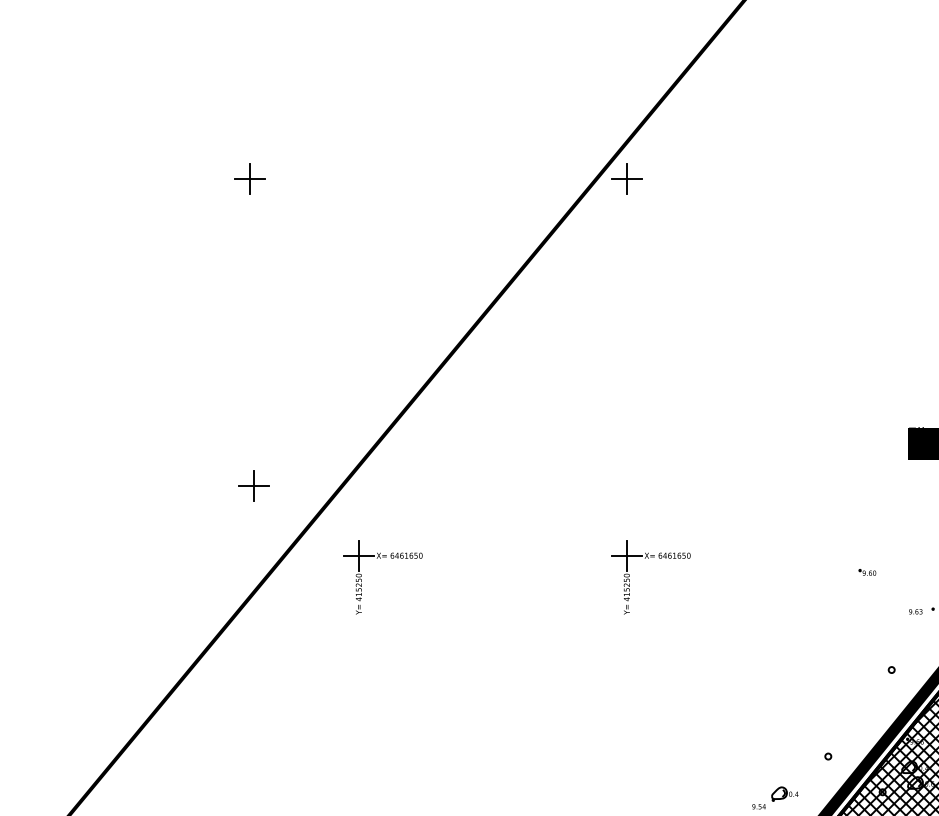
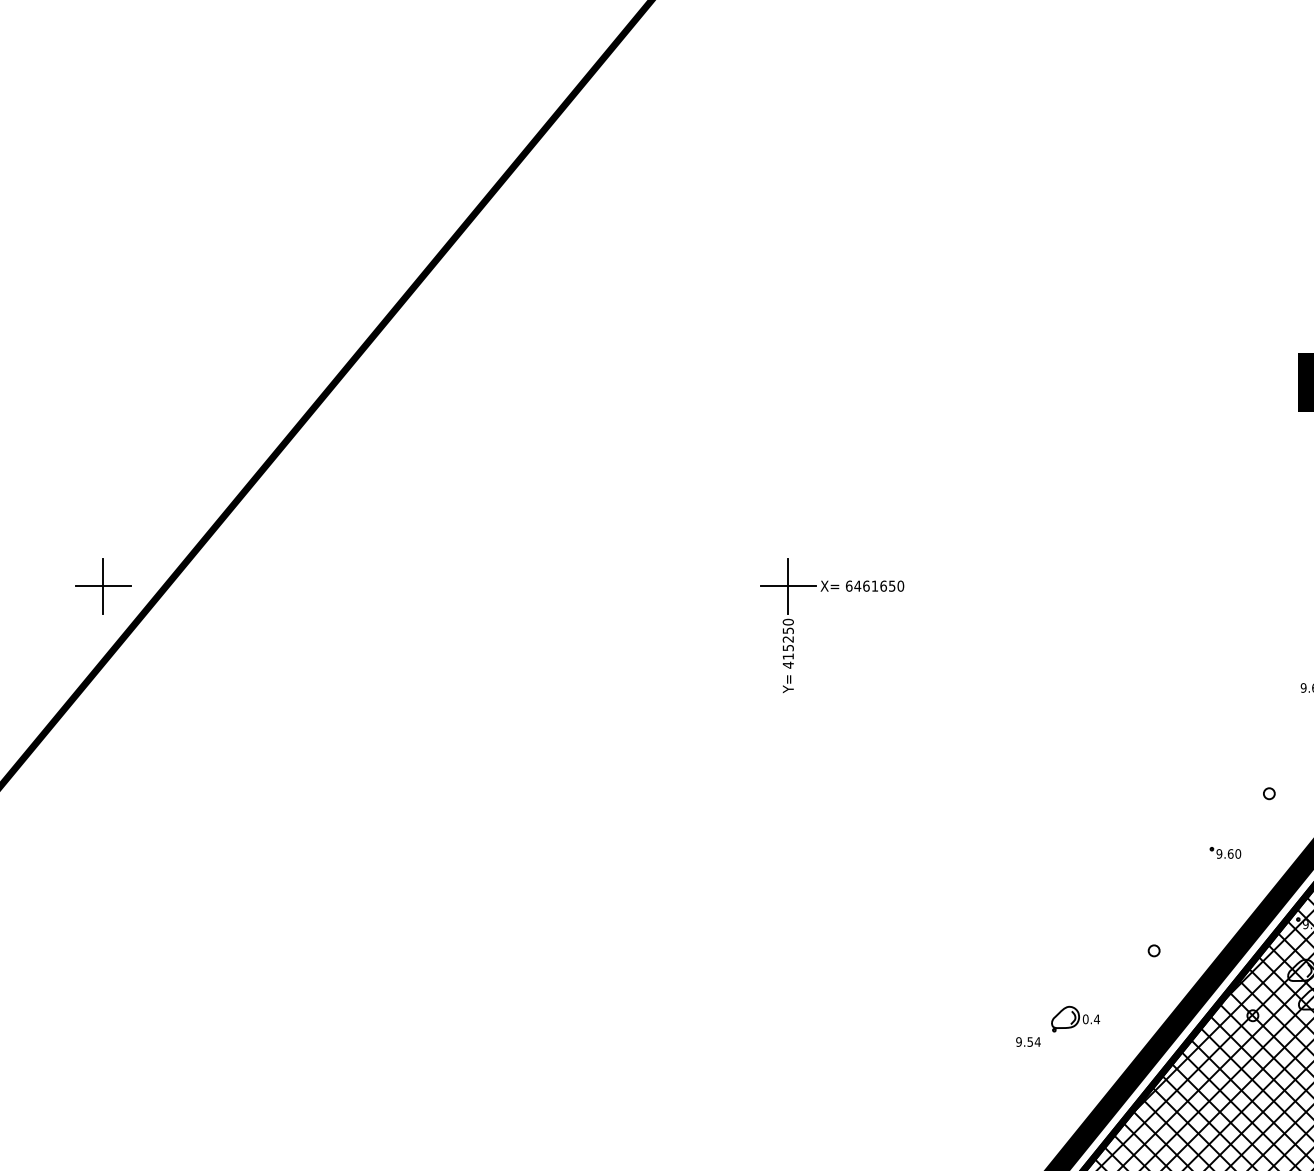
part: (253, 485) -> (102, 585), moved
part: (380, 558) -> (340, 591), removed
part: (867, 572) -> (1225, 852), moved

